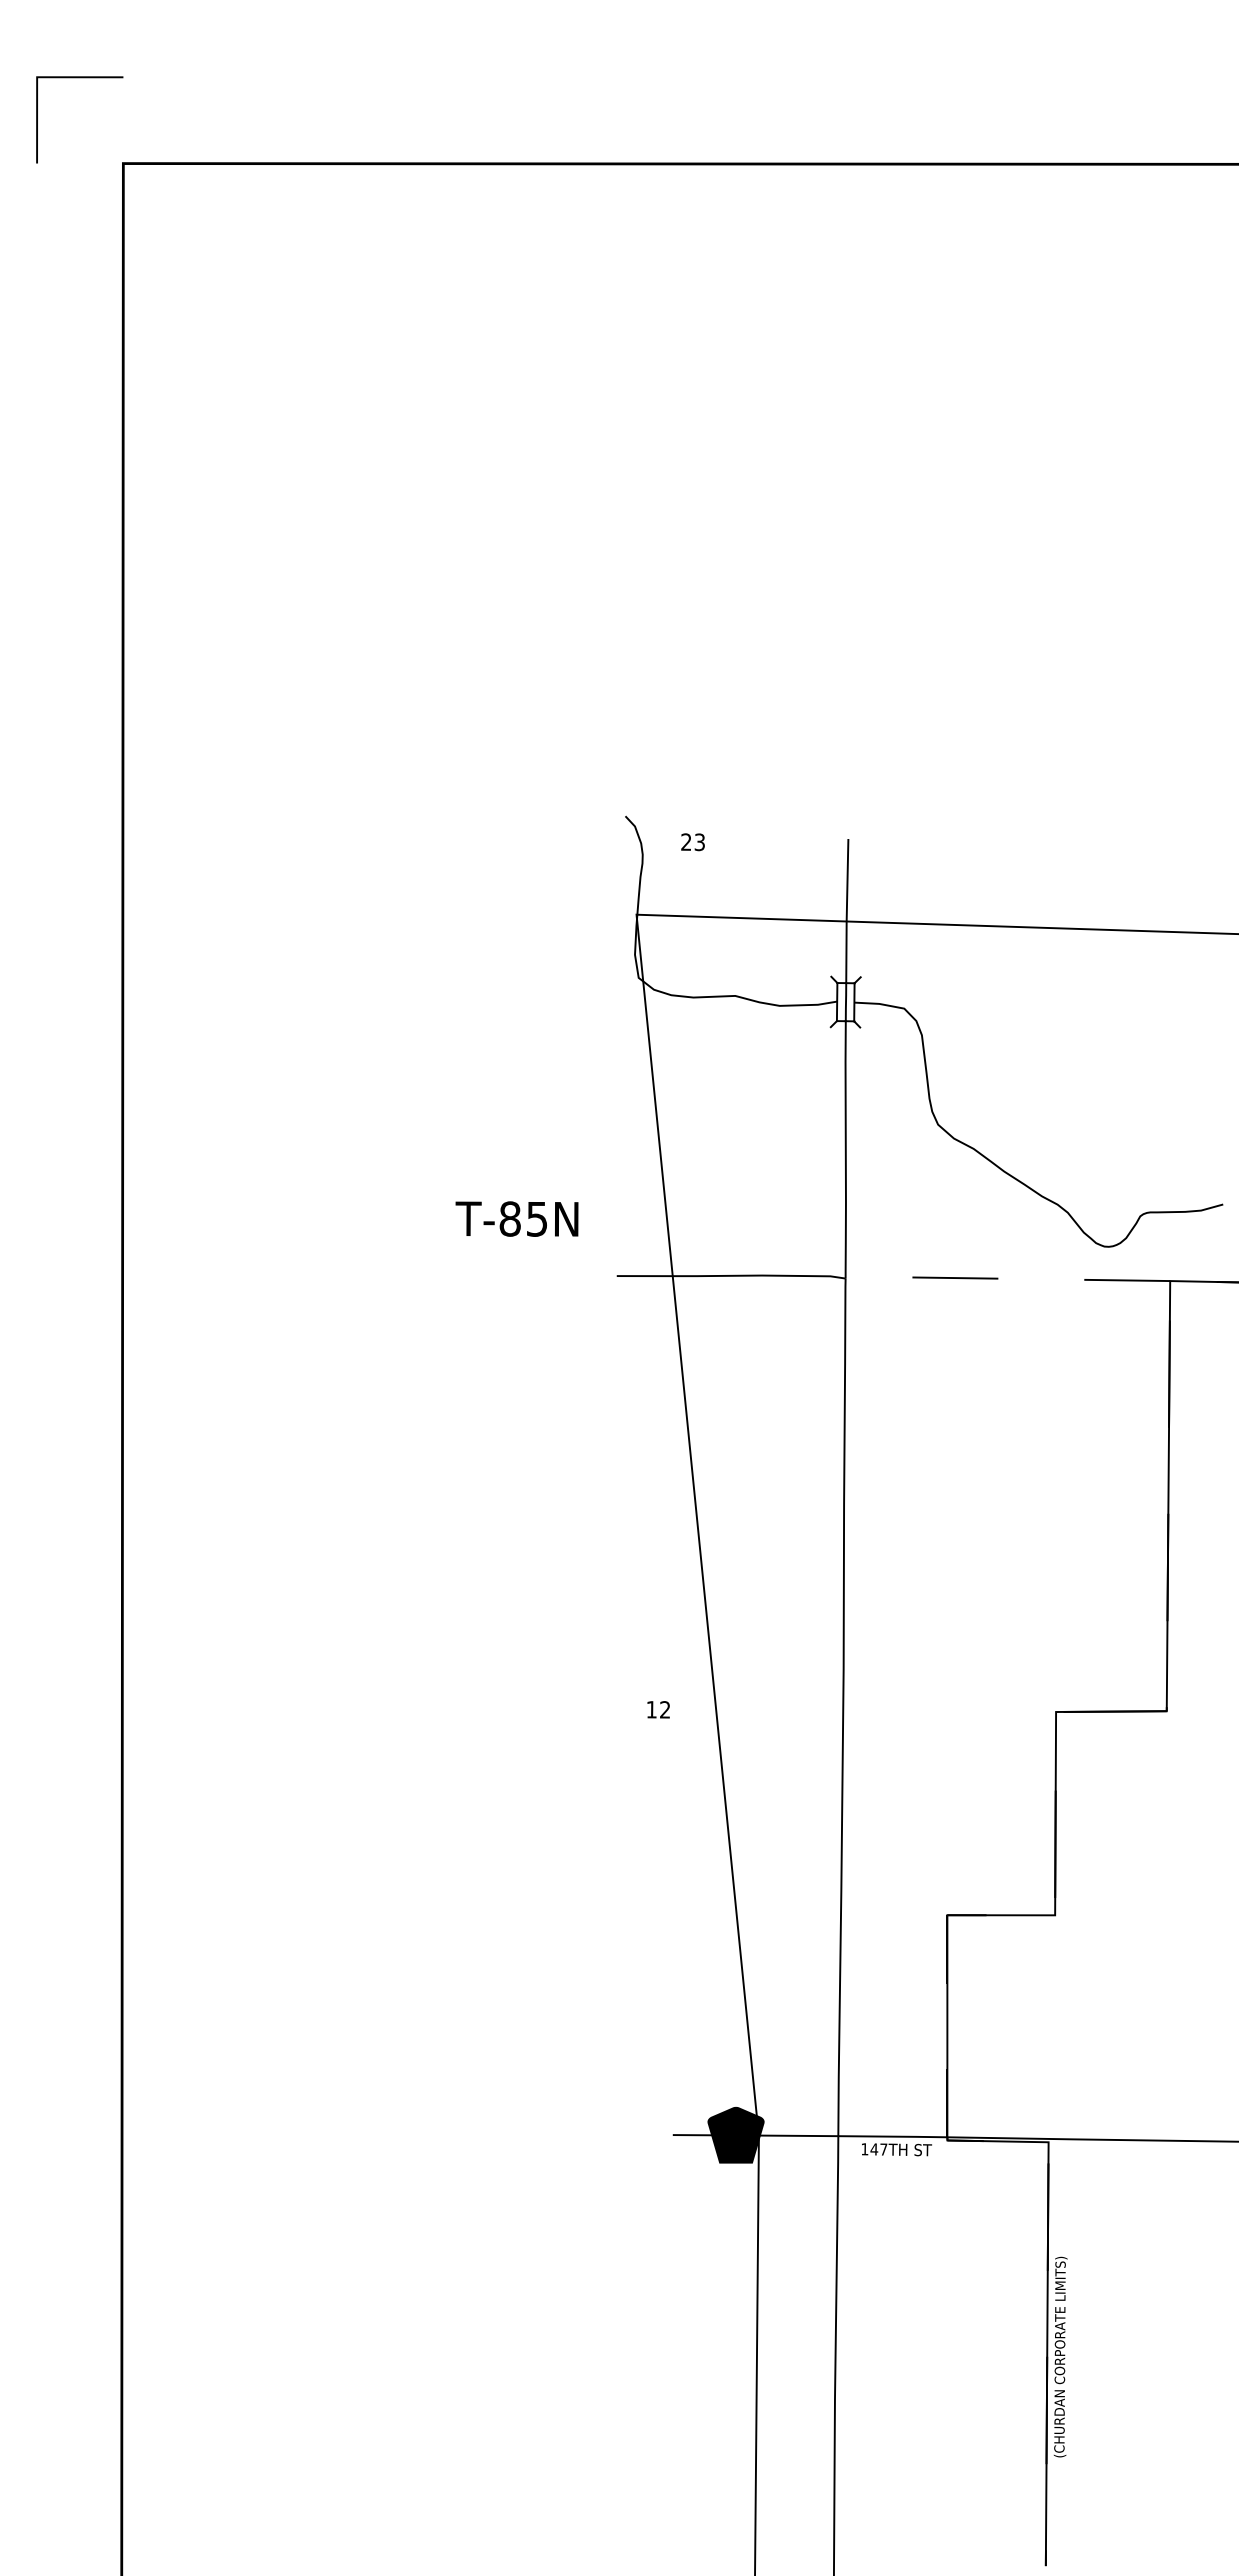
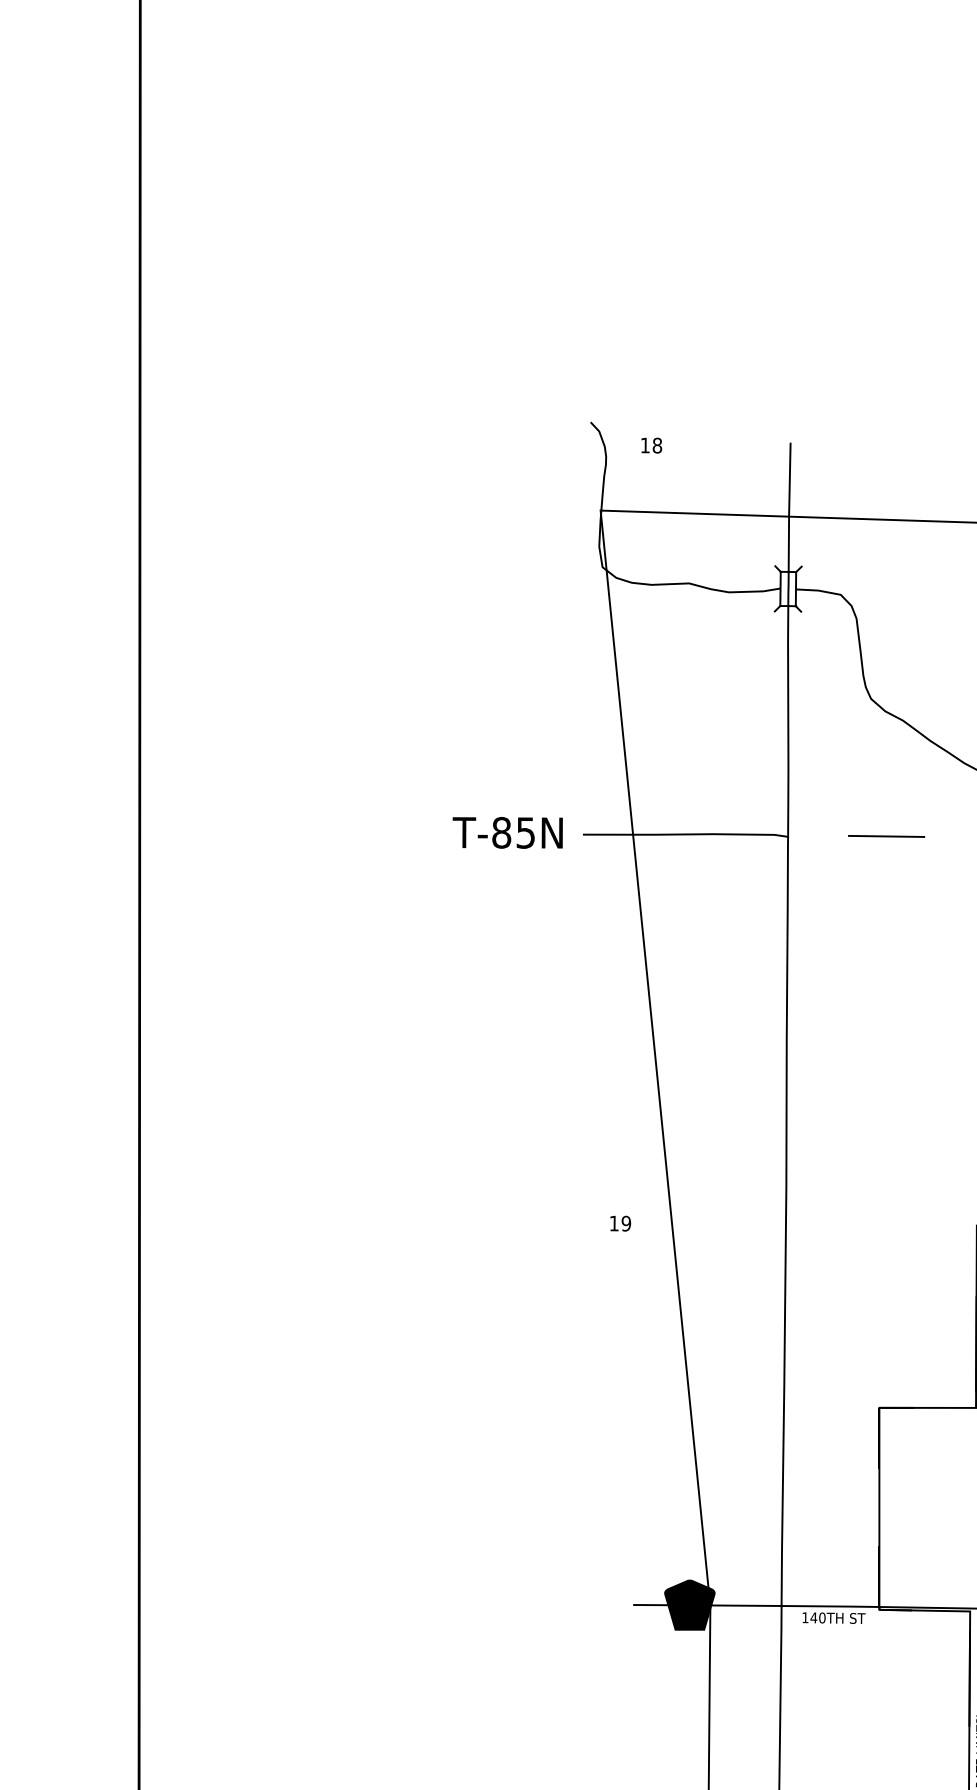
text: (693, 842) -> (651, 445), 23 -> 18
text: (516, 1218) -> (507, 832), moved
text: (665, 1709) -> (626, 1223), 12 -> 19
text: (883, 2149) -> (822, 1617), 147TH -> 140TH

